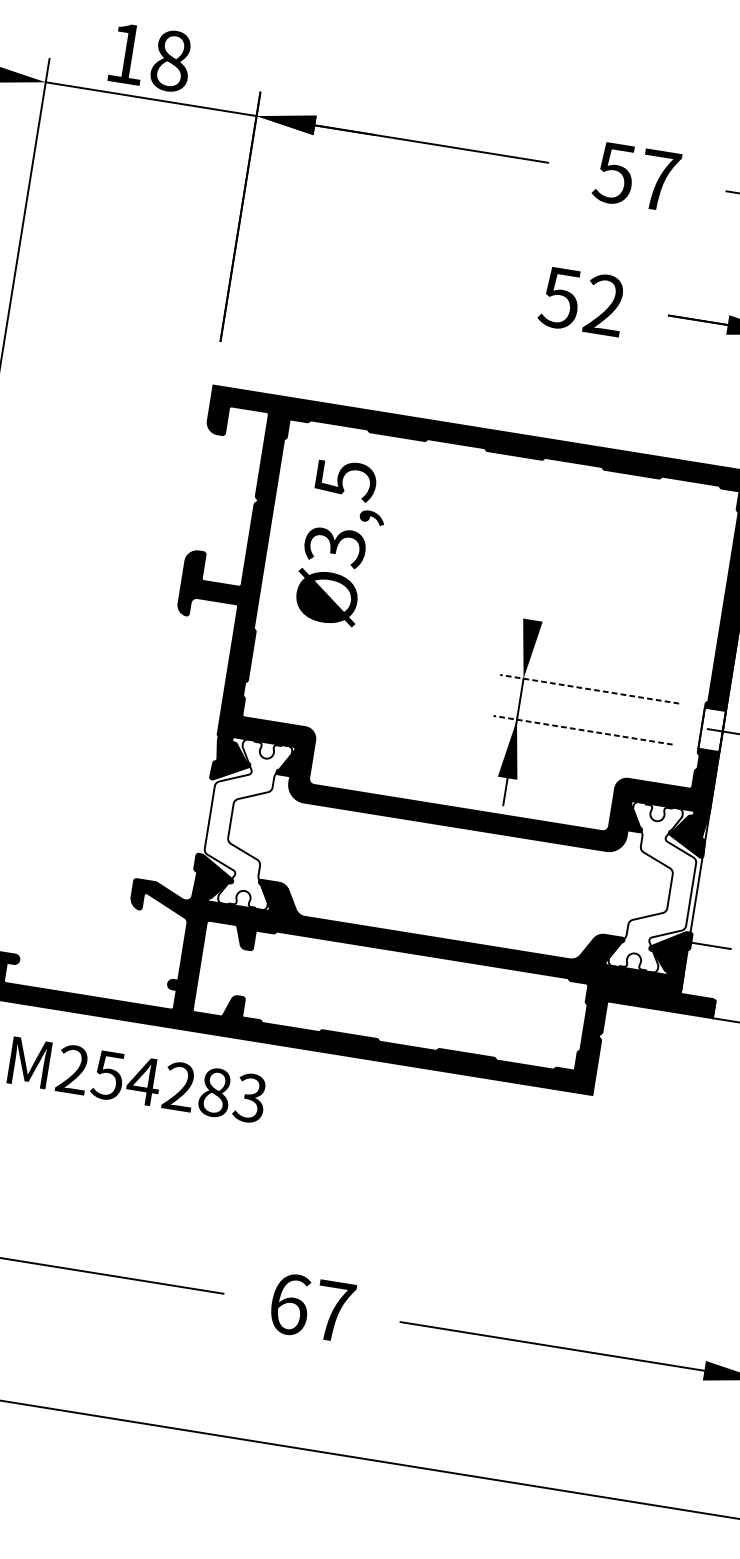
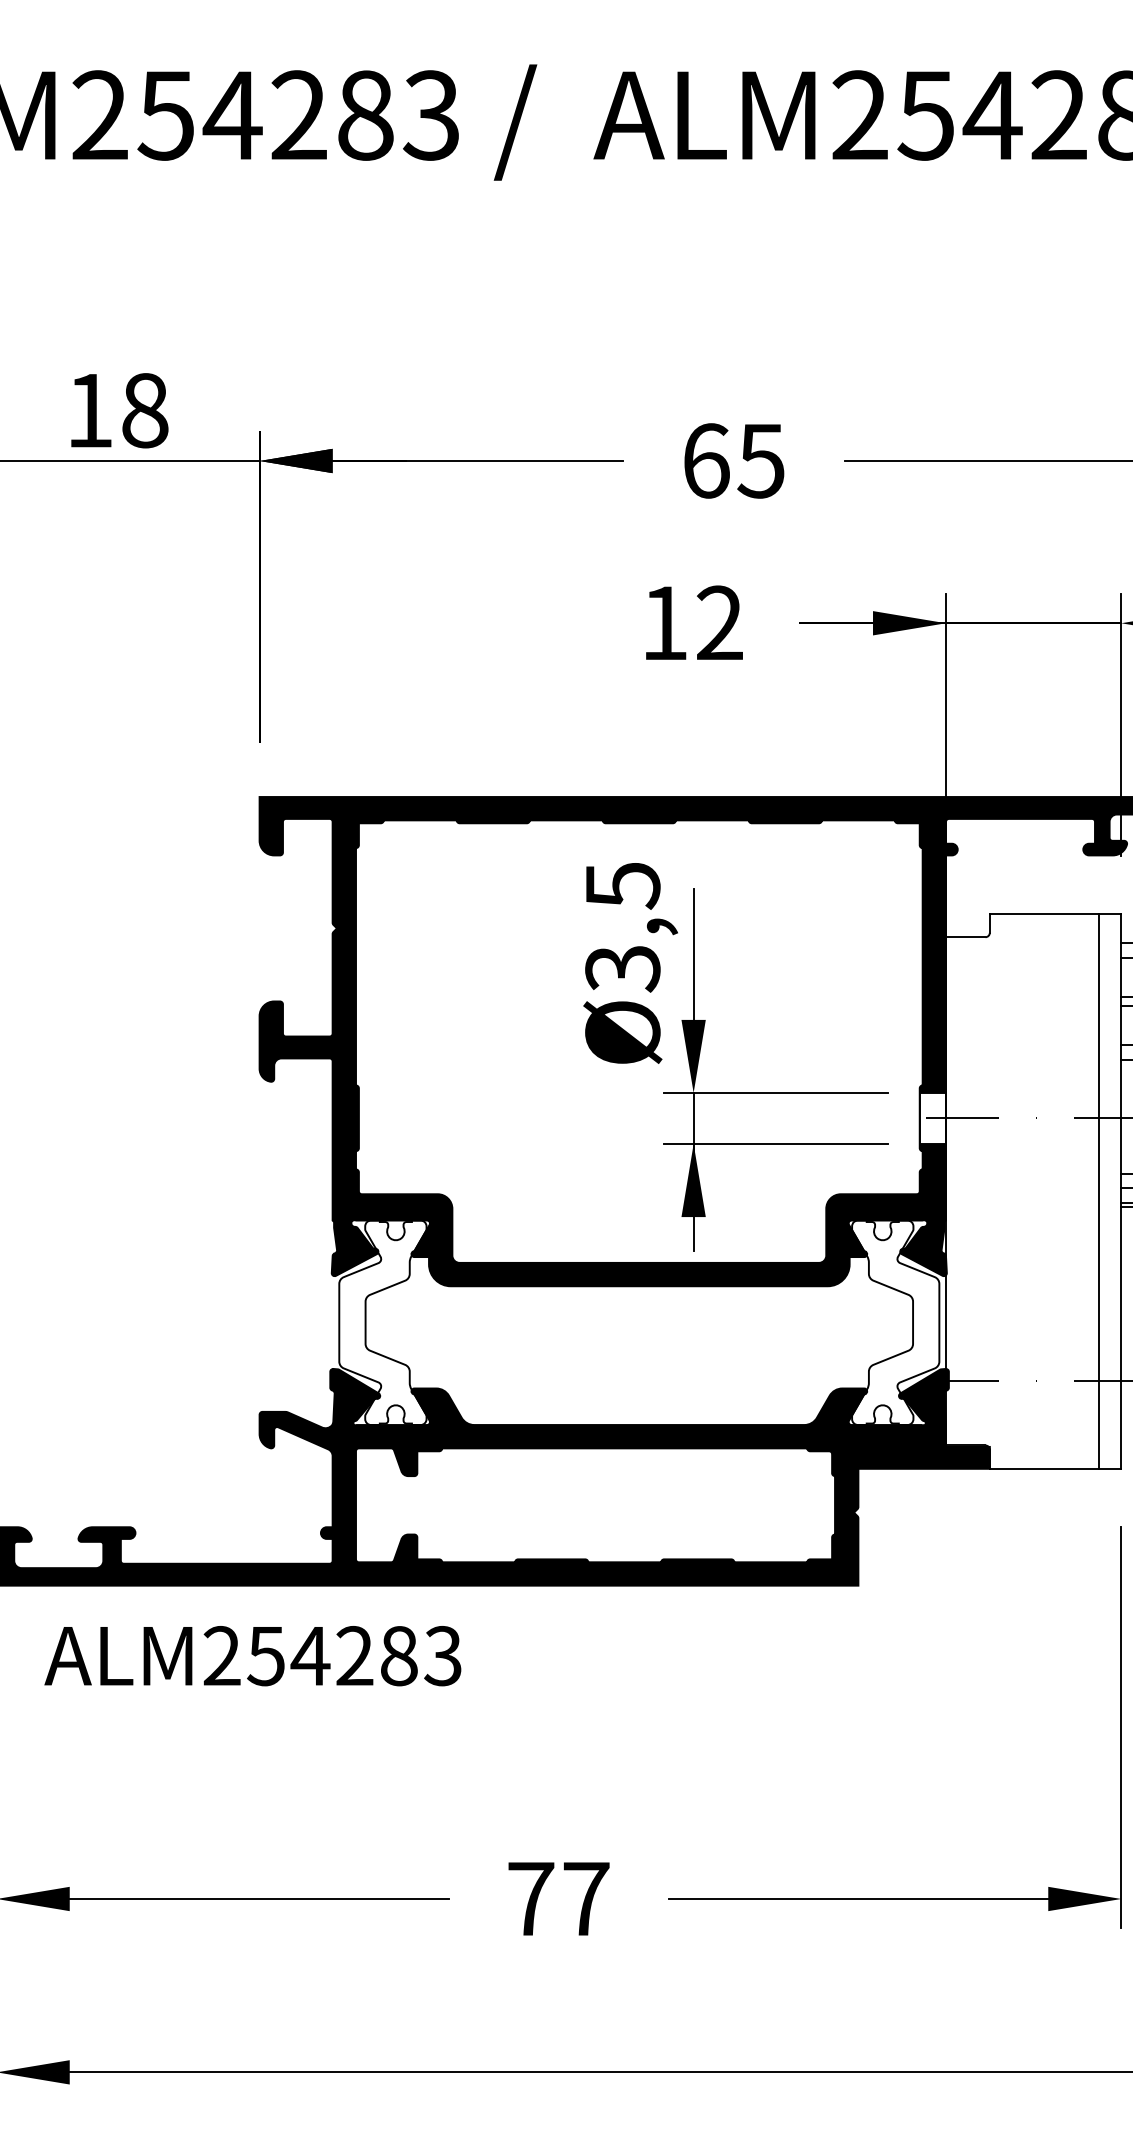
text: (636, 176) -> (733, 460), 57 -> 65
text: (559, 298) -> (663, 623), 52 -> 12
text: (341, 543) -> (630, 963), moved
line: (541, 566) -> (693, 953), added
line: (590, 688) -> (776, 1092), dashed -> solid
line: (583, 730) -> (776, 1144), dashed -> solid
text: (290, 1303) -> (531, 1898), 67 -> 77

